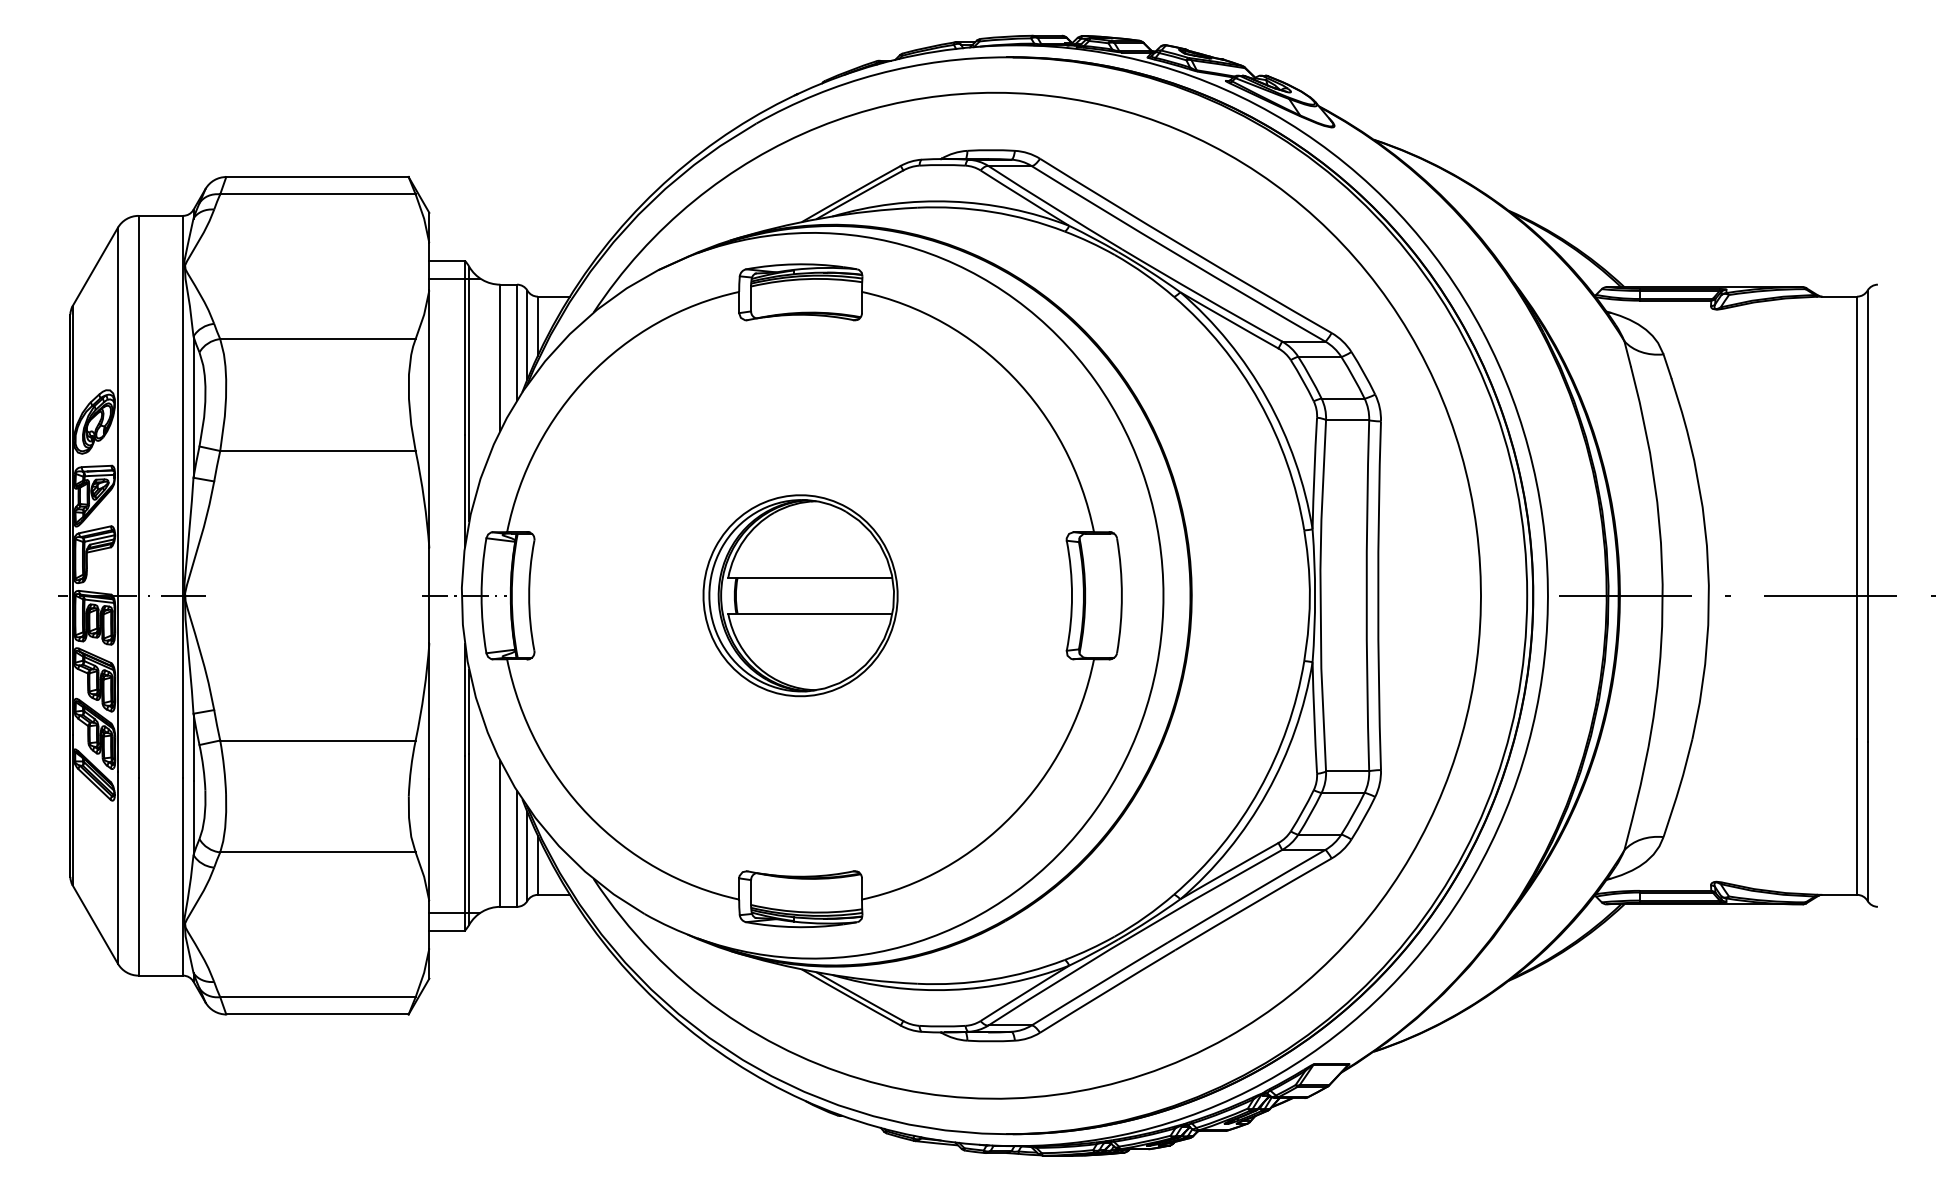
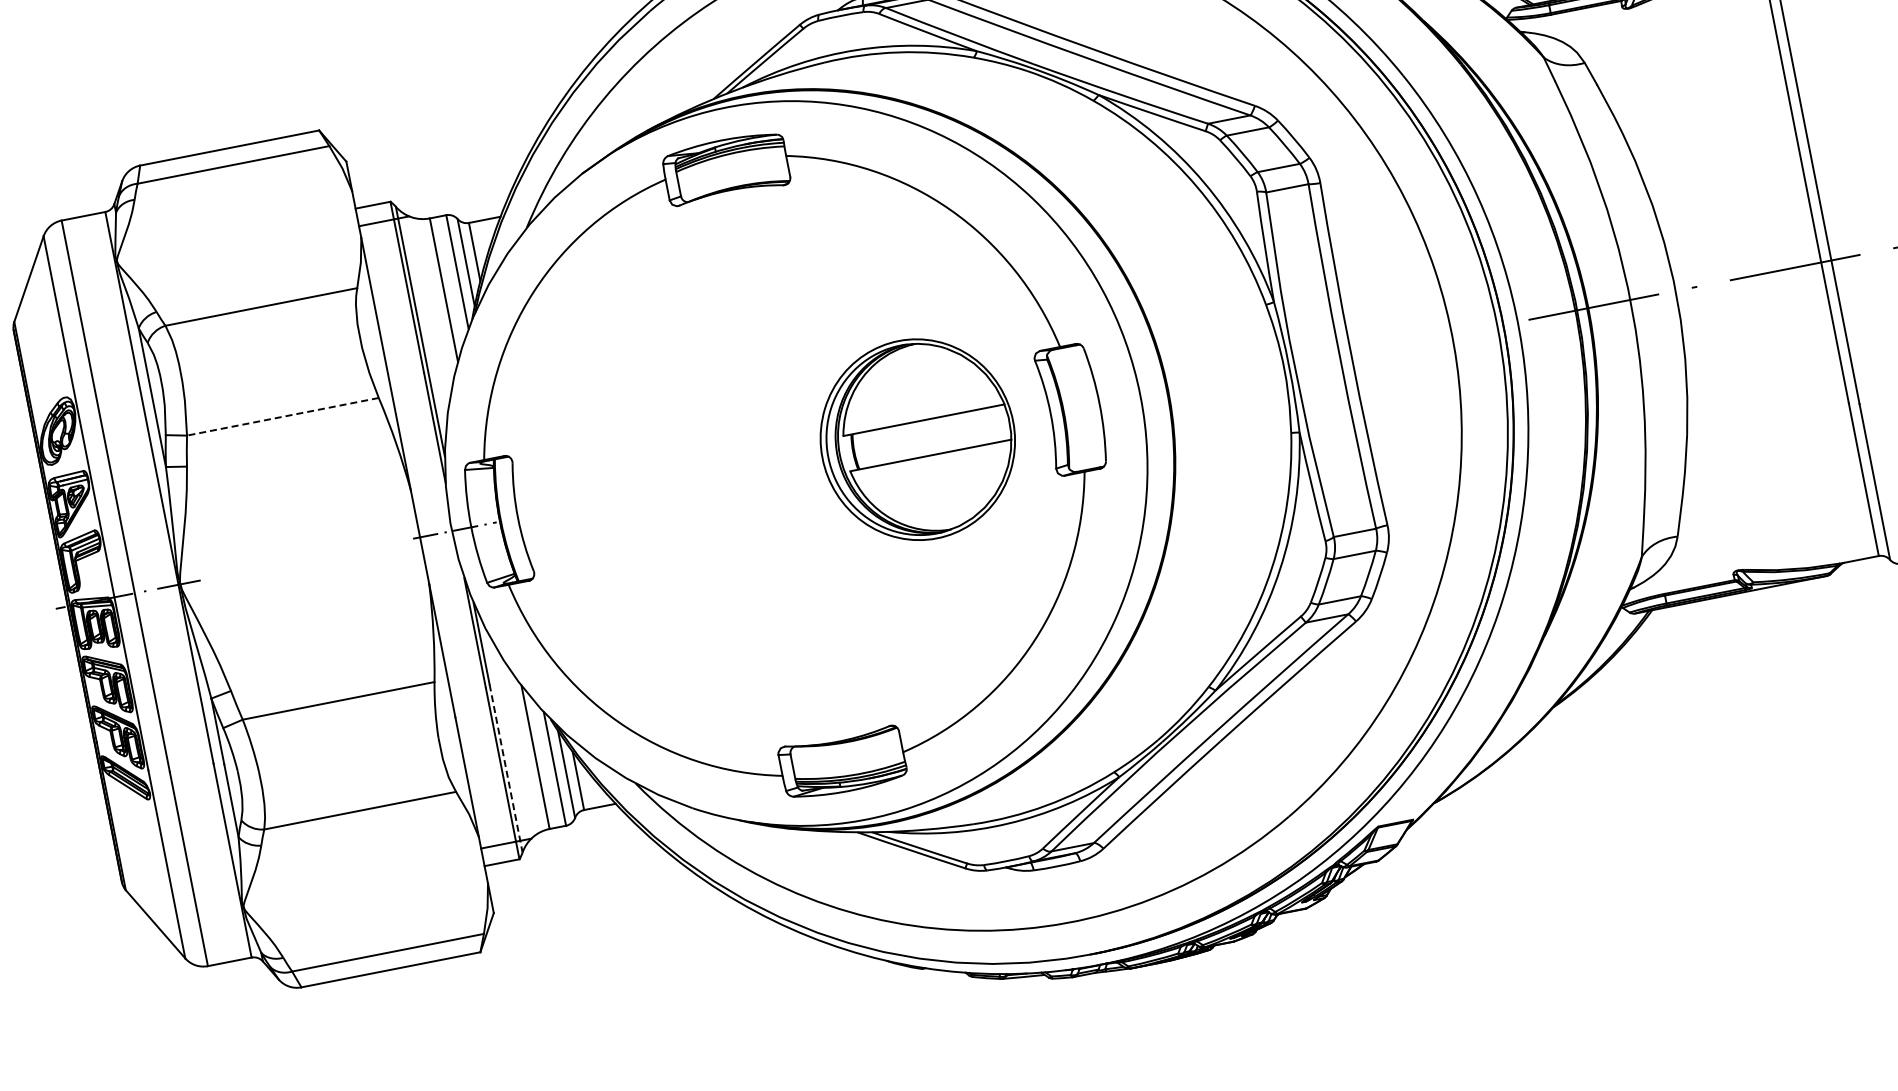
line: (317, 451) -> (282, 417), solid -> dashed
part: (800, 595) -> (917, 439), moved
line: (469, 839) -> (506, 768), solid -> dashed

